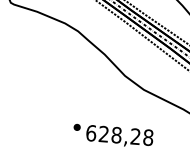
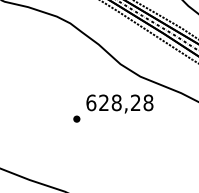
text: (119, 136) -> (119, 103), moved

